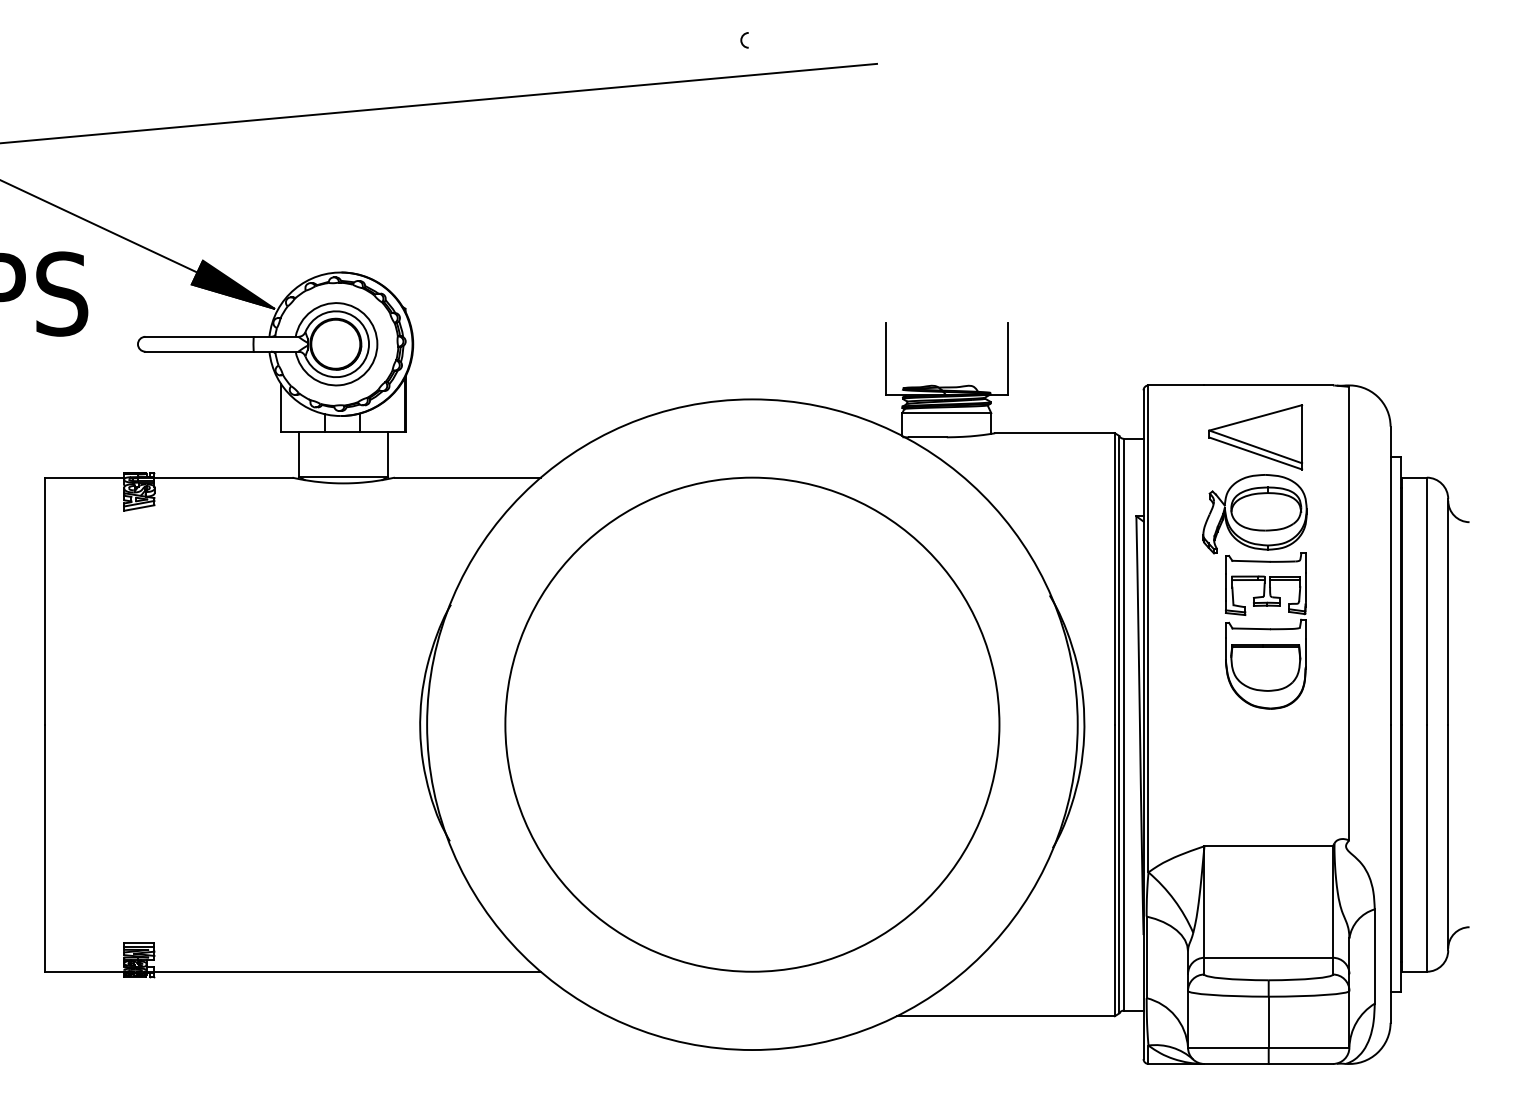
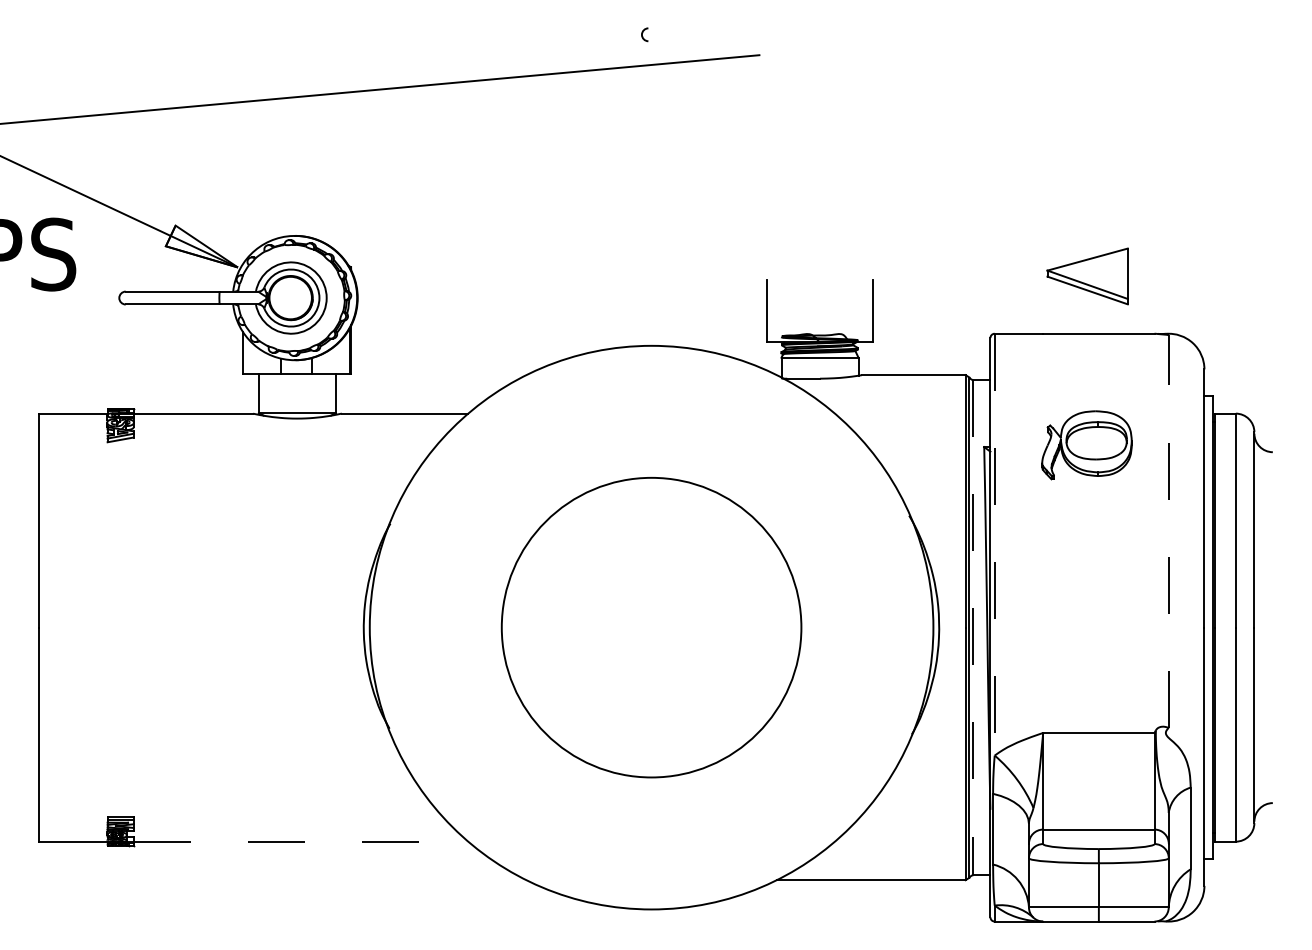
fill: (232, 284) -> (201, 246), removed
part: (1255, 437) -> (1087, 276), moved
line: (1349, 613) -> (1168, 531), solid -> dashed
line: (1148, 629) -> (994, 545), solid -> dashed
part: (1265, 630) -> (1096, 546), removed
circle: (752, 724) -> (651, 627), size x0.7
line: (1123, 724) -> (973, 627), solid -> dashed
line: (348, 971) -> (301, 841), solid -> dashed

